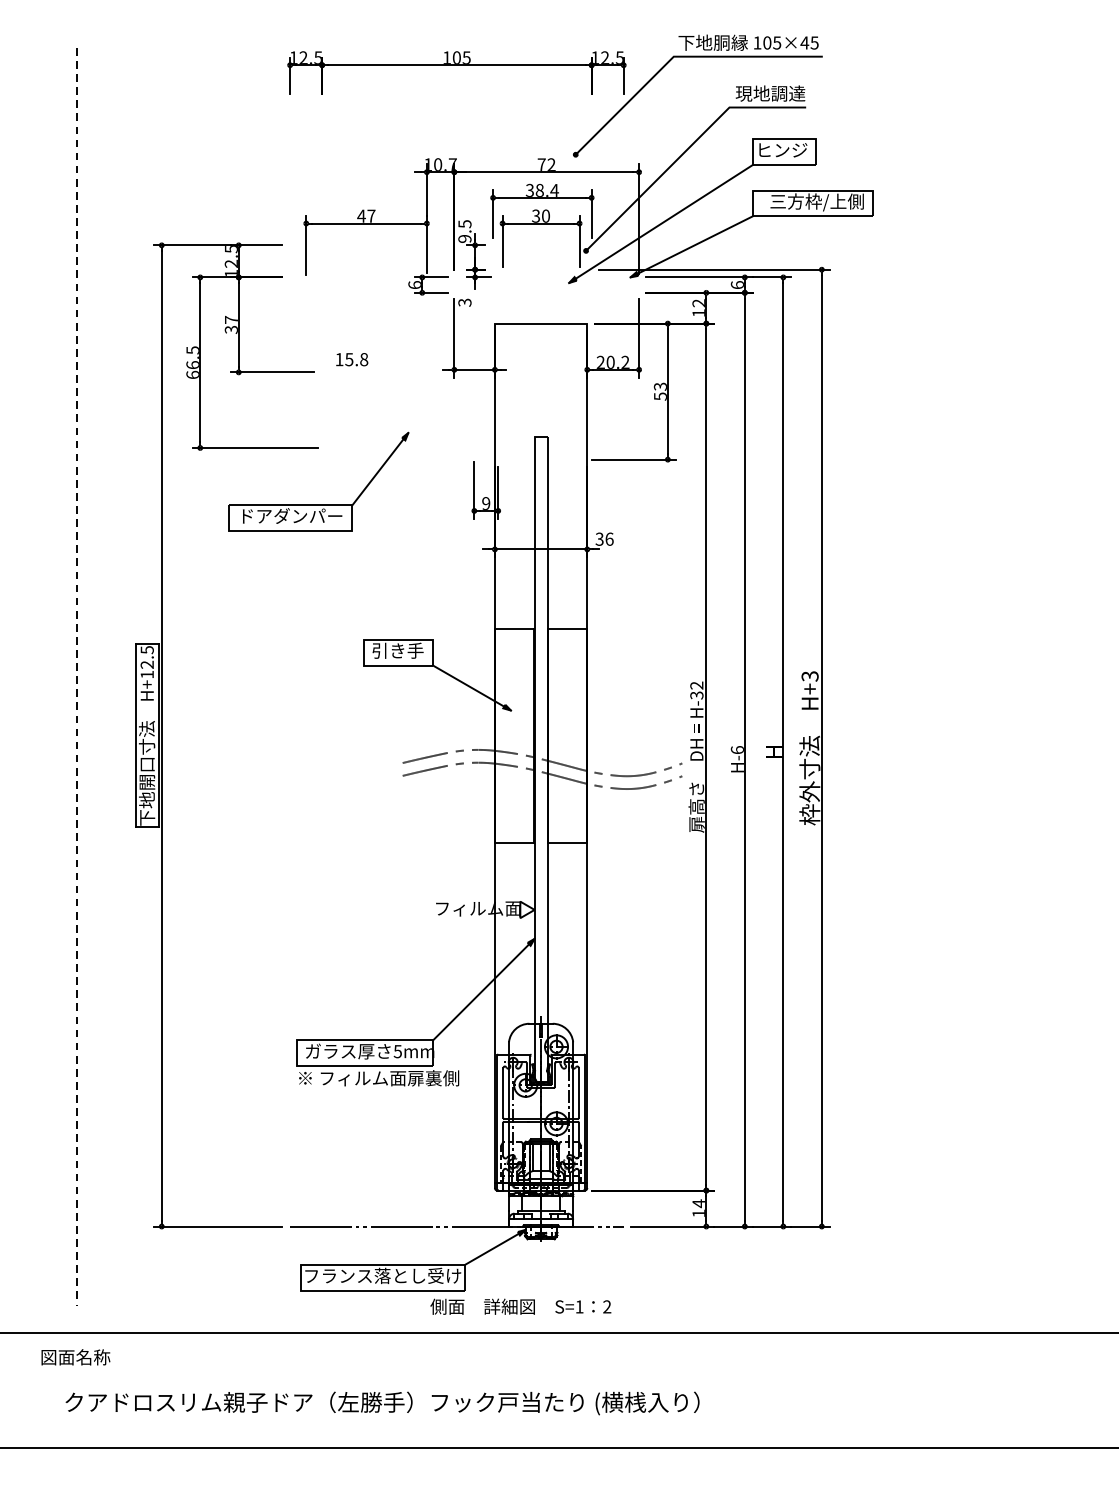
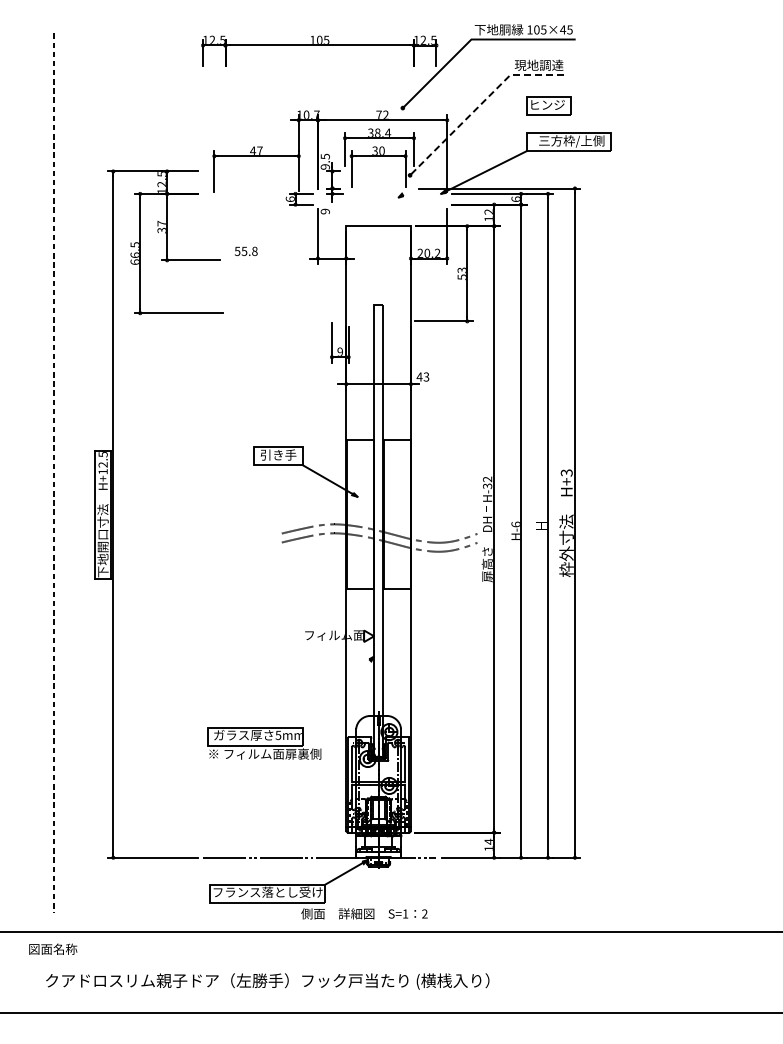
line: (685, 152) -> (479, 106), solid -> dashed
line: (661, 223) -> (462, 156), removed
text: (465, 302) -> (325, 211), 3 -> 9
text: (339, 359) -> (237, 251), 15.8 -> 55.8
part: (319, 504) -> (223, 352), removed
text: (603, 538) -> (422, 376), 36 -> 43
line: (483, 988) -> (338, 691), removed

